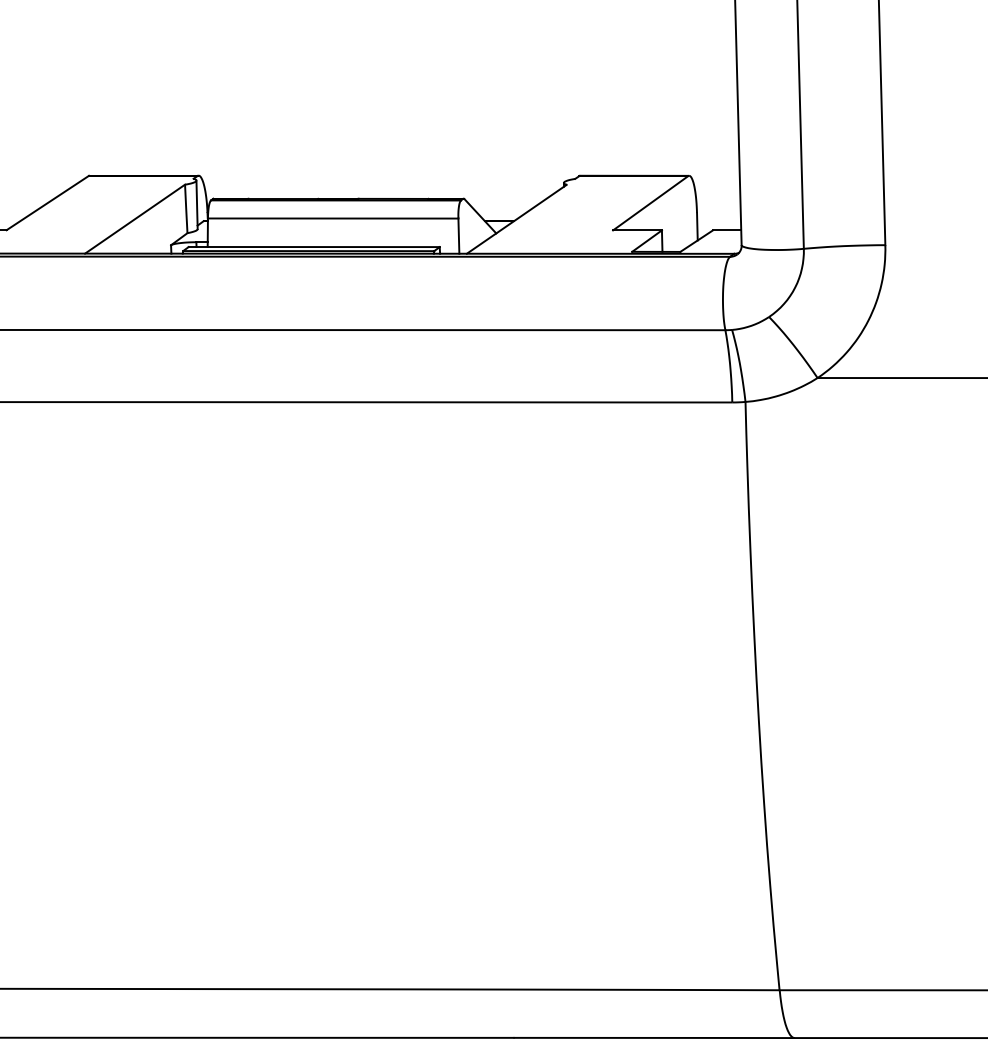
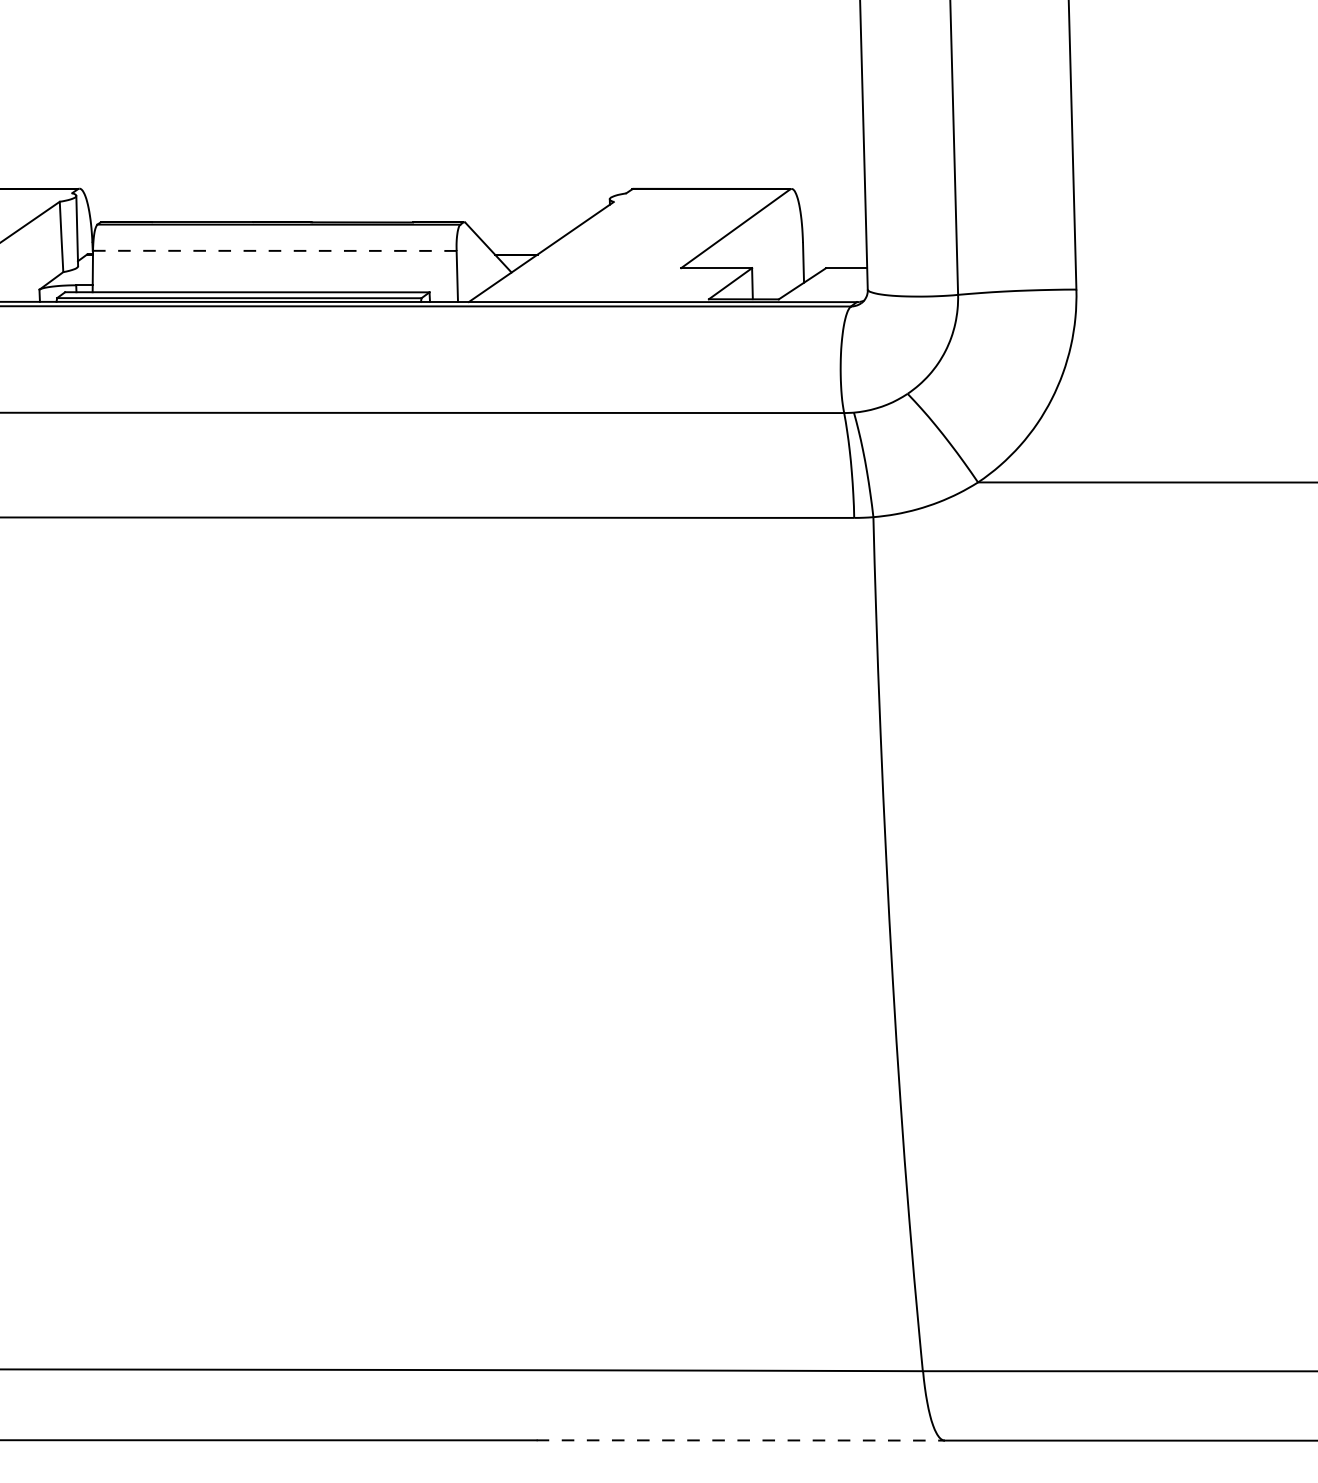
line: (333, 218) -> (275, 250), solid -> dashed
line: (655, 1037) -> (742, 1439), solid -> dashed

